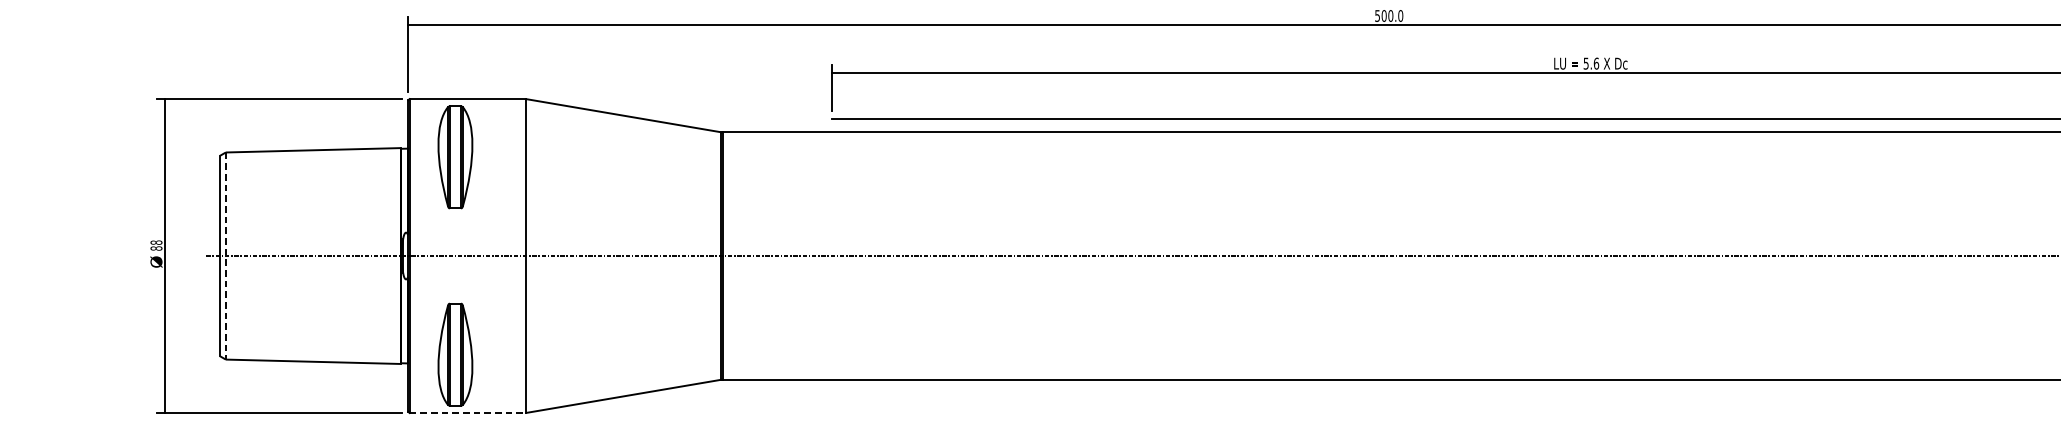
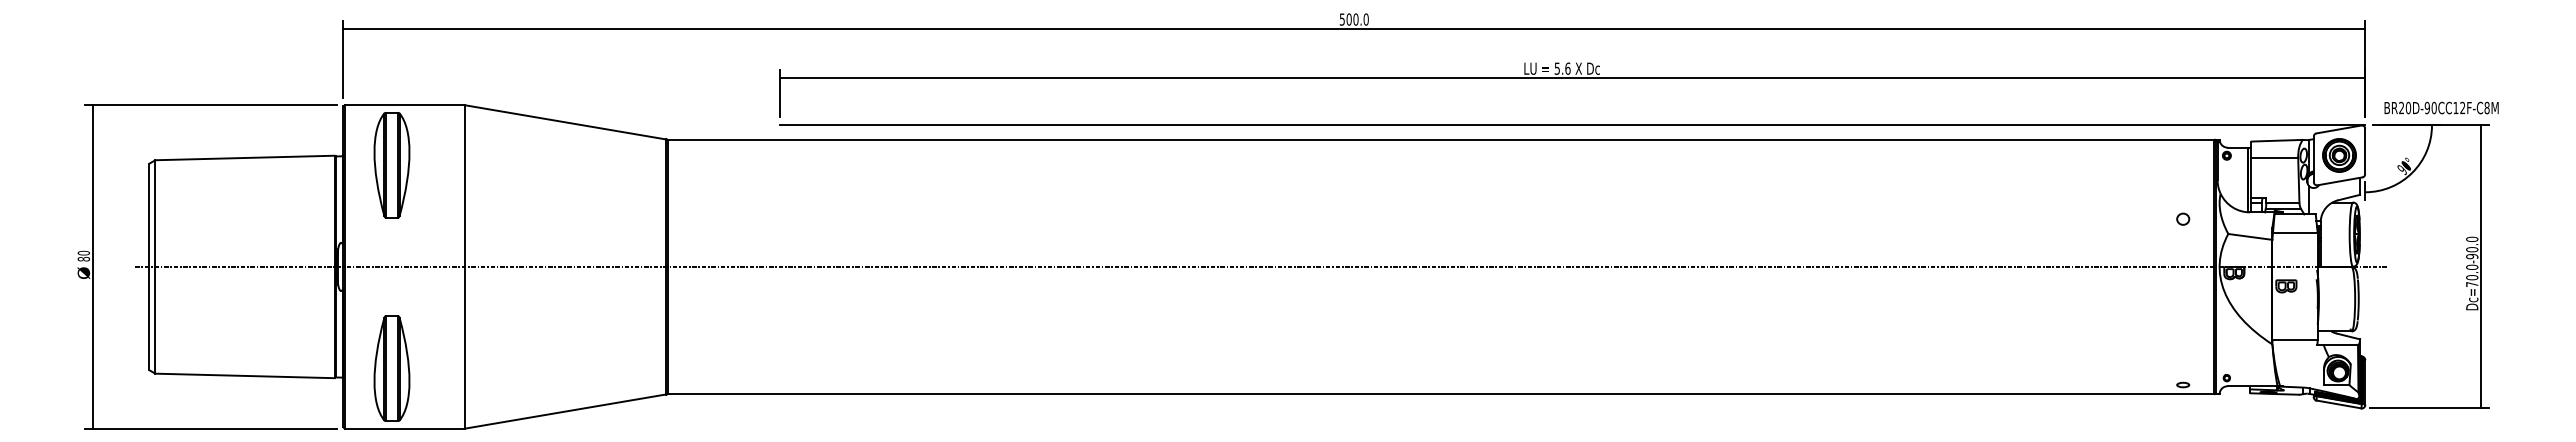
text: (156, 242) -> (83, 252), 88 -> 80
line: (225, 255) -> (155, 266), dashed -> solid
line: (468, 412) -> (405, 428), dashed -> solid

